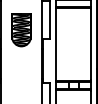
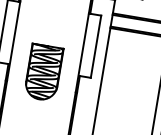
part: (21, 30) -> (43, 72), moved

